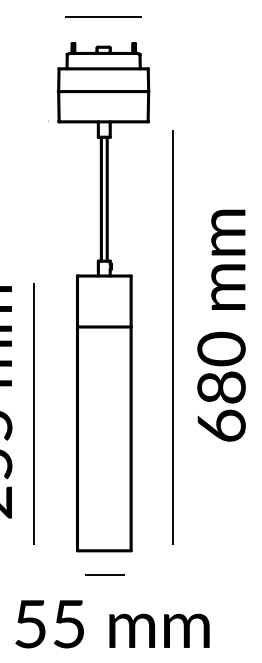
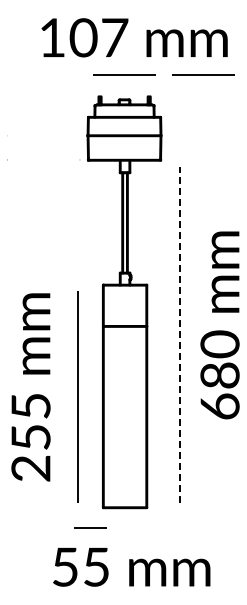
line: (201, 15) -> (203, 74), added
line: (172, 336) -> (180, 334), solid -> dashed
line: (33, 413) -> (77, 396), moved
line: (104, 575) -> (90, 527), moved

